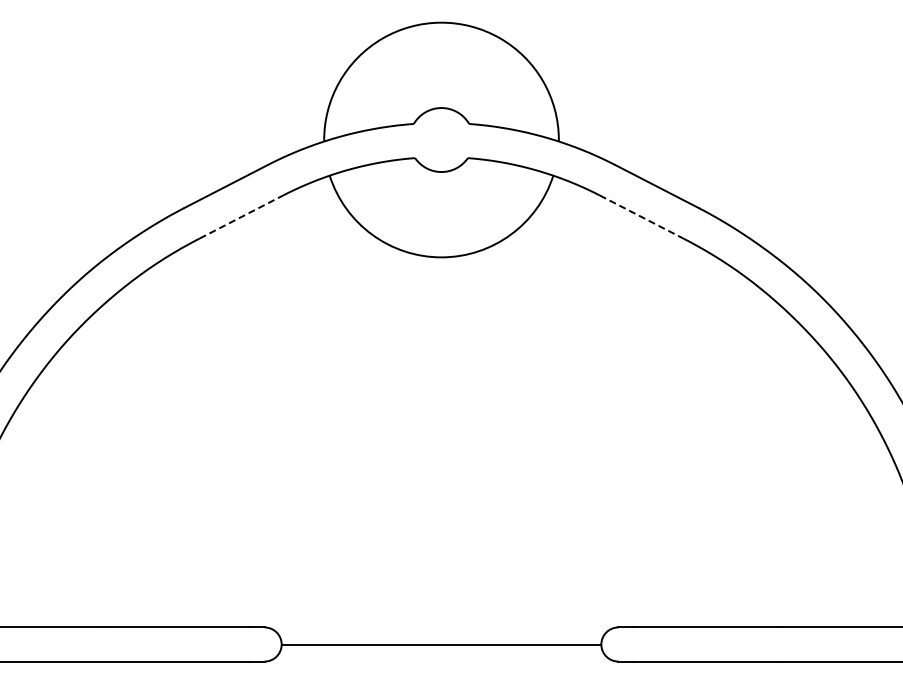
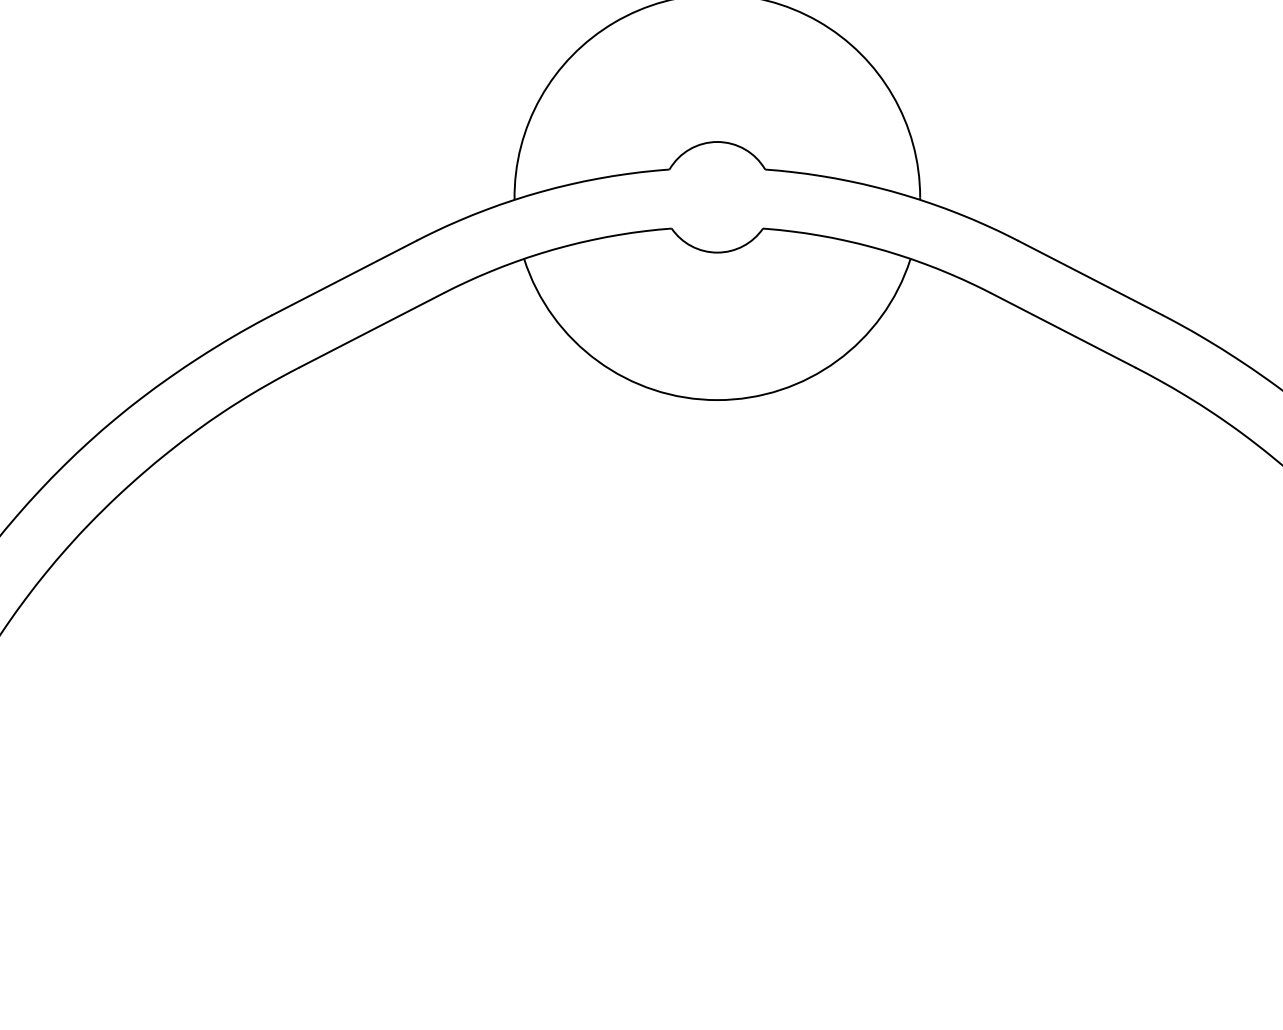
line: (241, 217) -> (371, 331), dashed -> solid
line: (641, 217) -> (1062, 331), dashed -> solid

